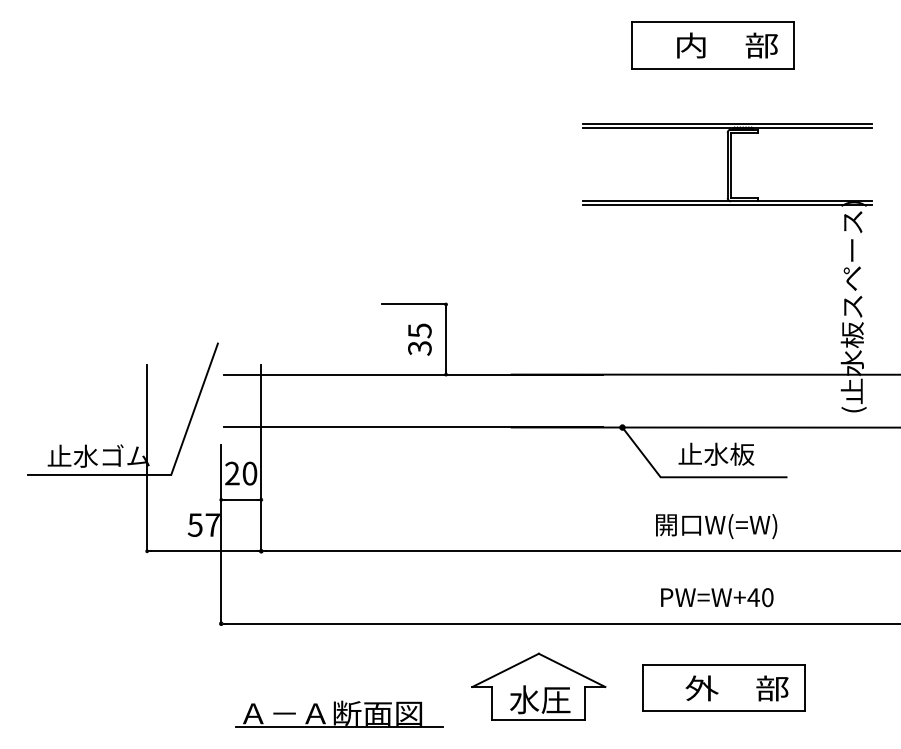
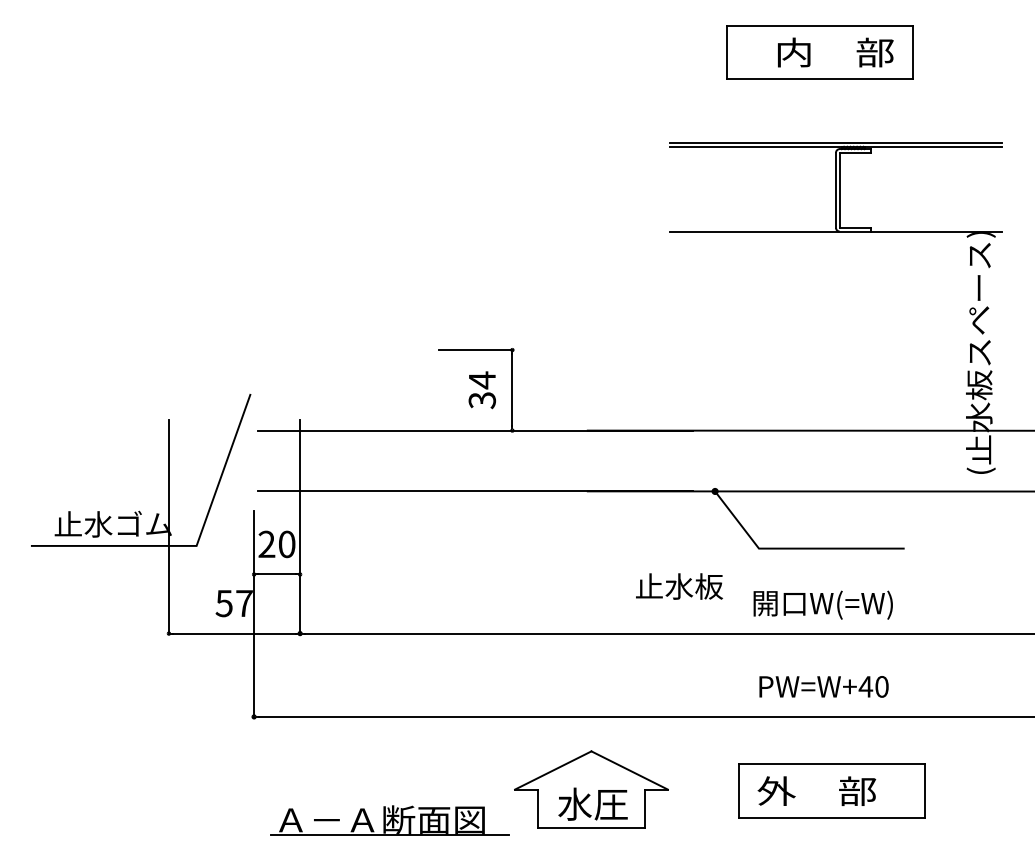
line: (727, 204) -> (835, 235), removed
text: (419, 330) -> (481, 379), 35 -> 34
text: (716, 453) -> (679, 585), moved
part: (538, 686) -> (591, 788), moved
text: (736, 688) -> (816, 791), moved

